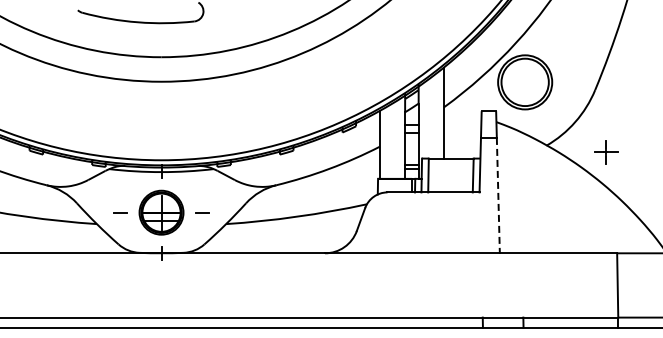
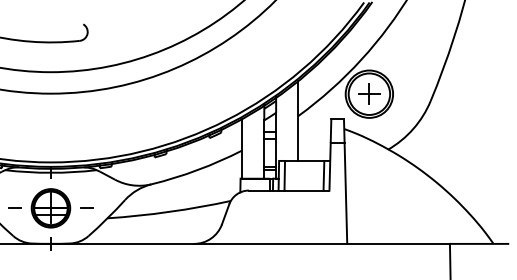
part: (606, 152) -> (369, 94), moved
line: (498, 195) -> (346, 193), dashed -> solid

